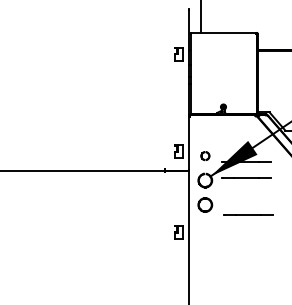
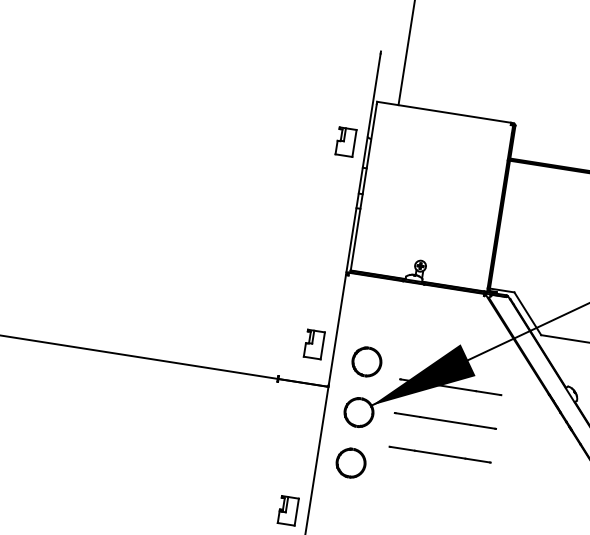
part: (205, 155) -> (367, 360), size x1.67
line: (248, 214) -> (440, 452), moved

